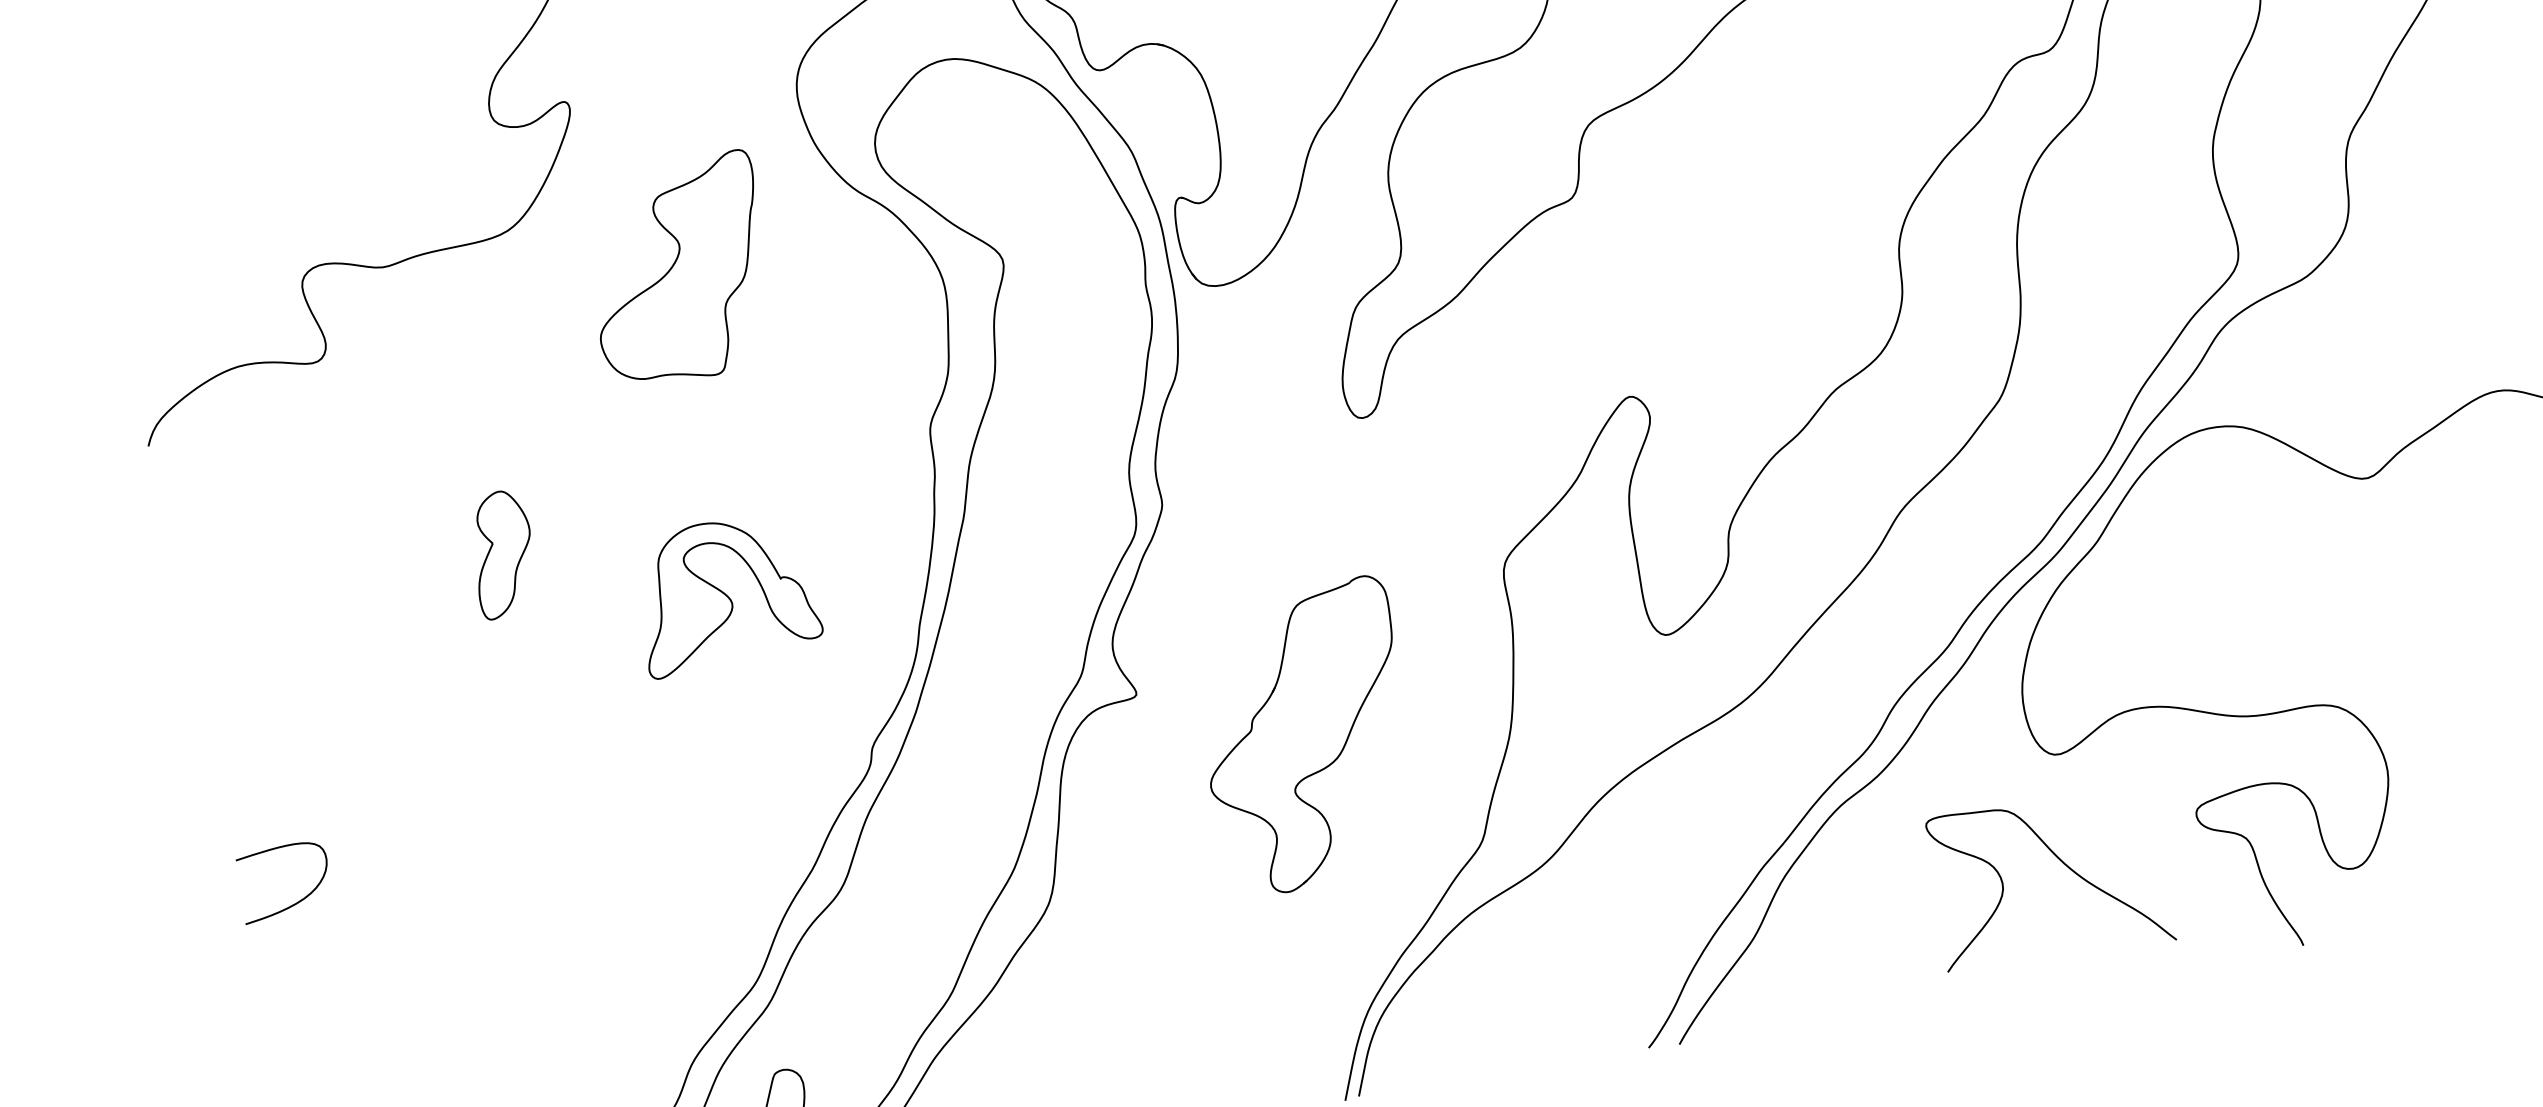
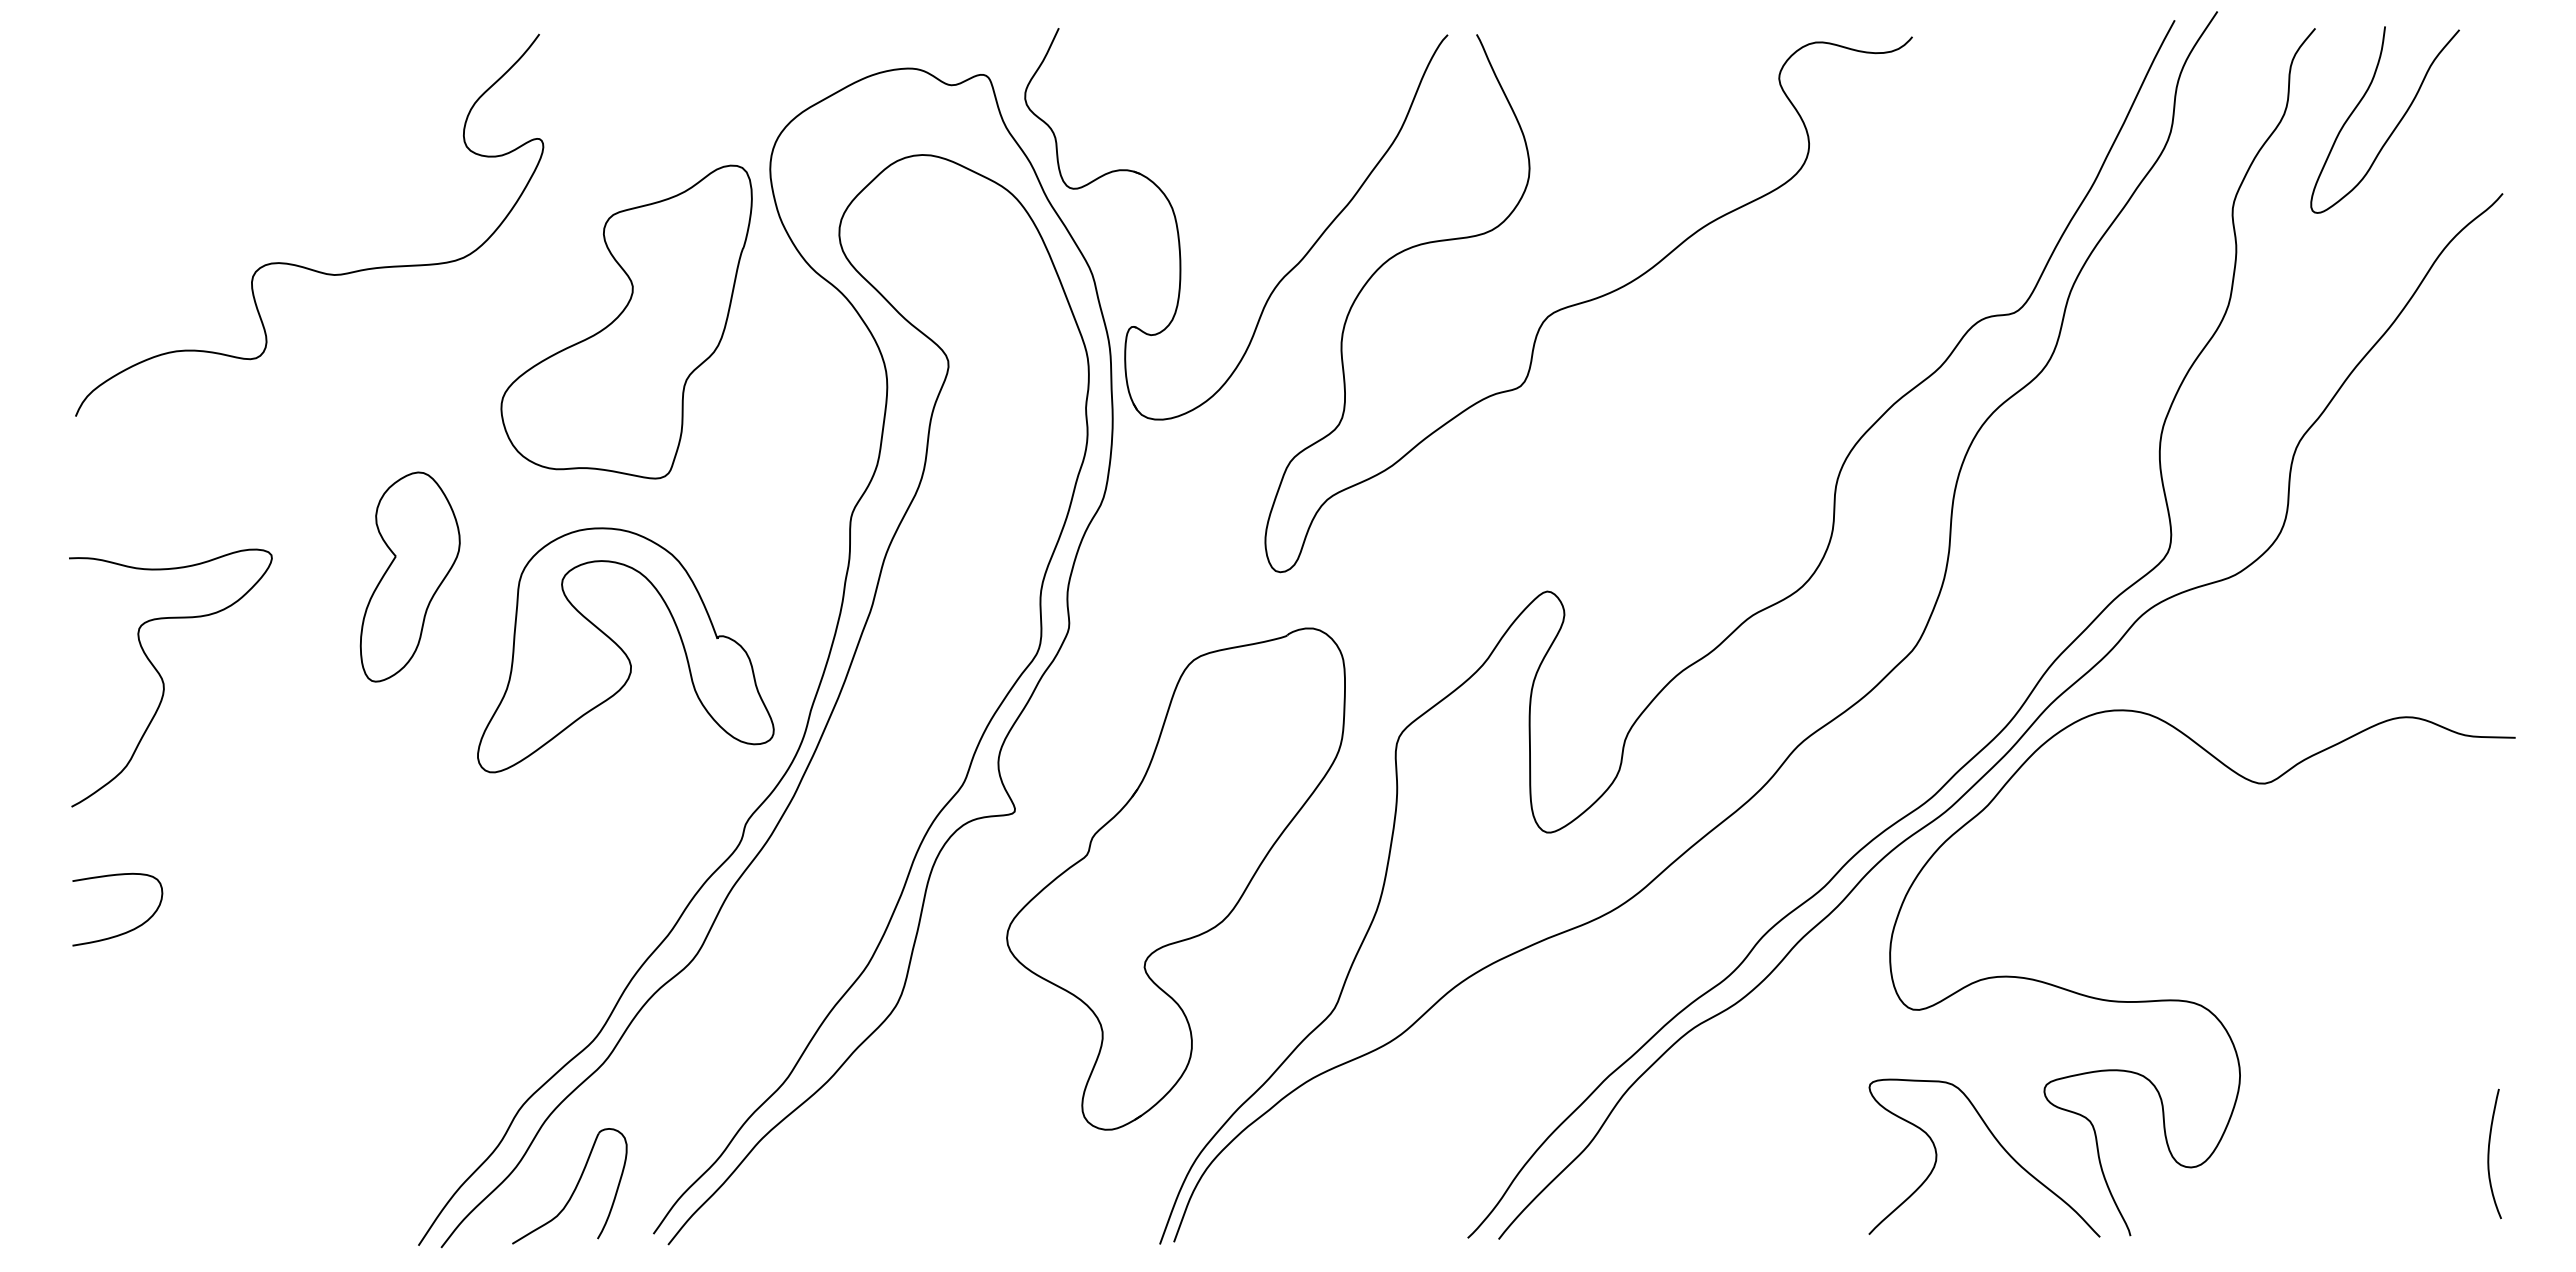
part: (678, 269) -> (626, 321), size x1.43
part: (502, 554) -> (409, 576), size x1.67
part: (727, 594) -> (625, 650), size x1.67
curve: (274, 693) -> (163, 679), added
part: (1305, 736) -> (1175, 878), size x1.67
curve: (2063, 864) -> (1999, 1145), moved
curve: (298, 900) -> (128, 930), moved

